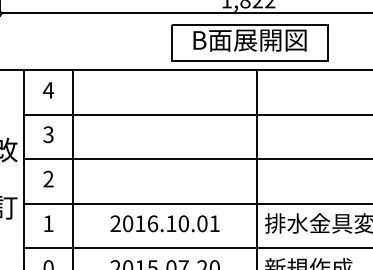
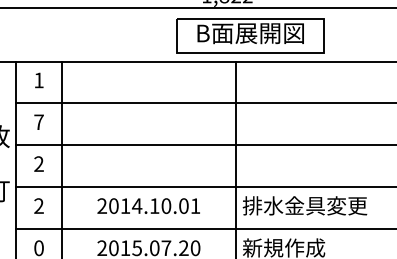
part: (249, 42) -> (250, 35), moved
text: (48, 90) -> (38, 80), 4 -> 1
text: (48, 134) -> (38, 122), 3 -> 7
text: (48, 223) -> (38, 205), 1 -> 2
text: (153, 223) -> (137, 205), 2016.10.01 -> 2014.10.01

